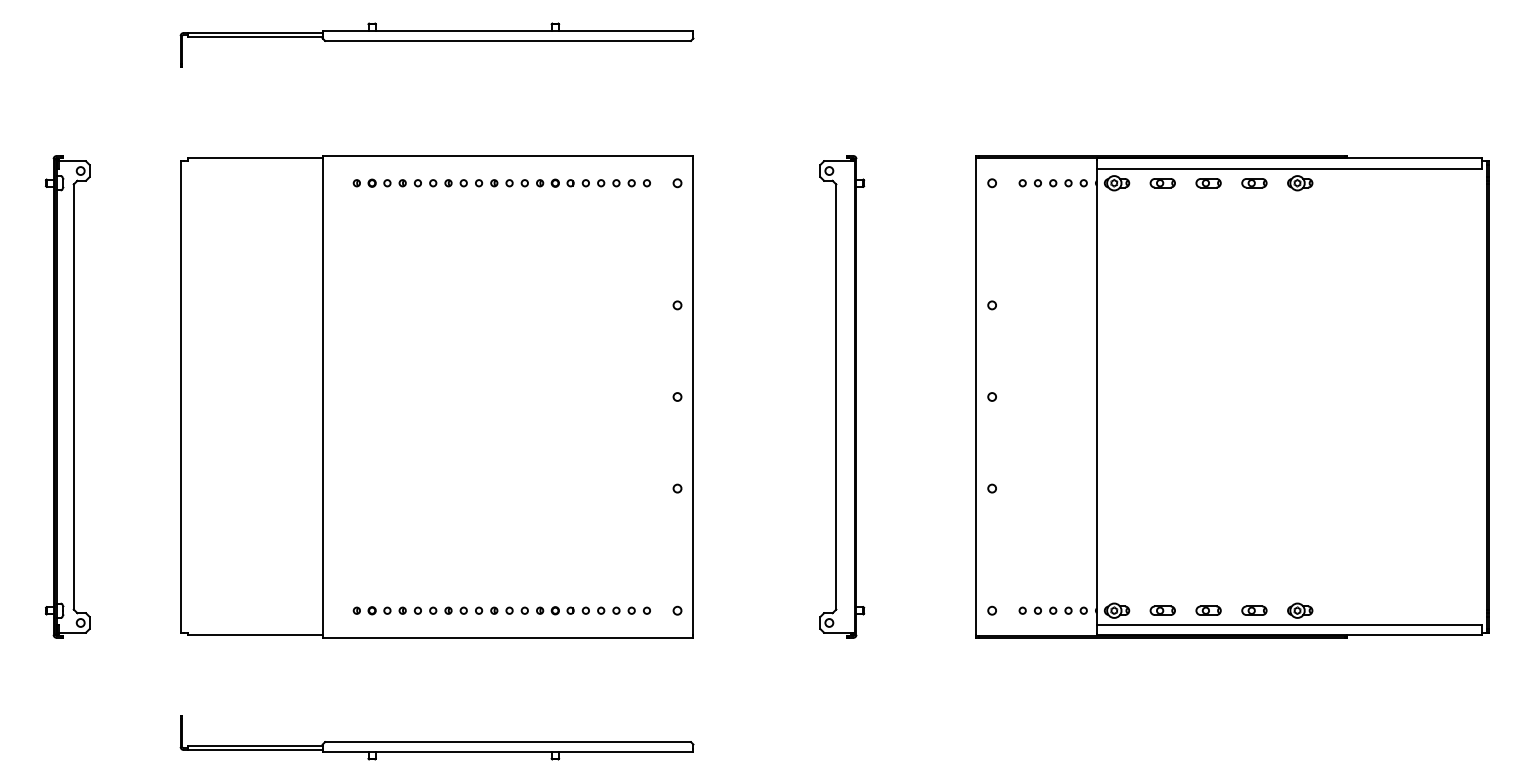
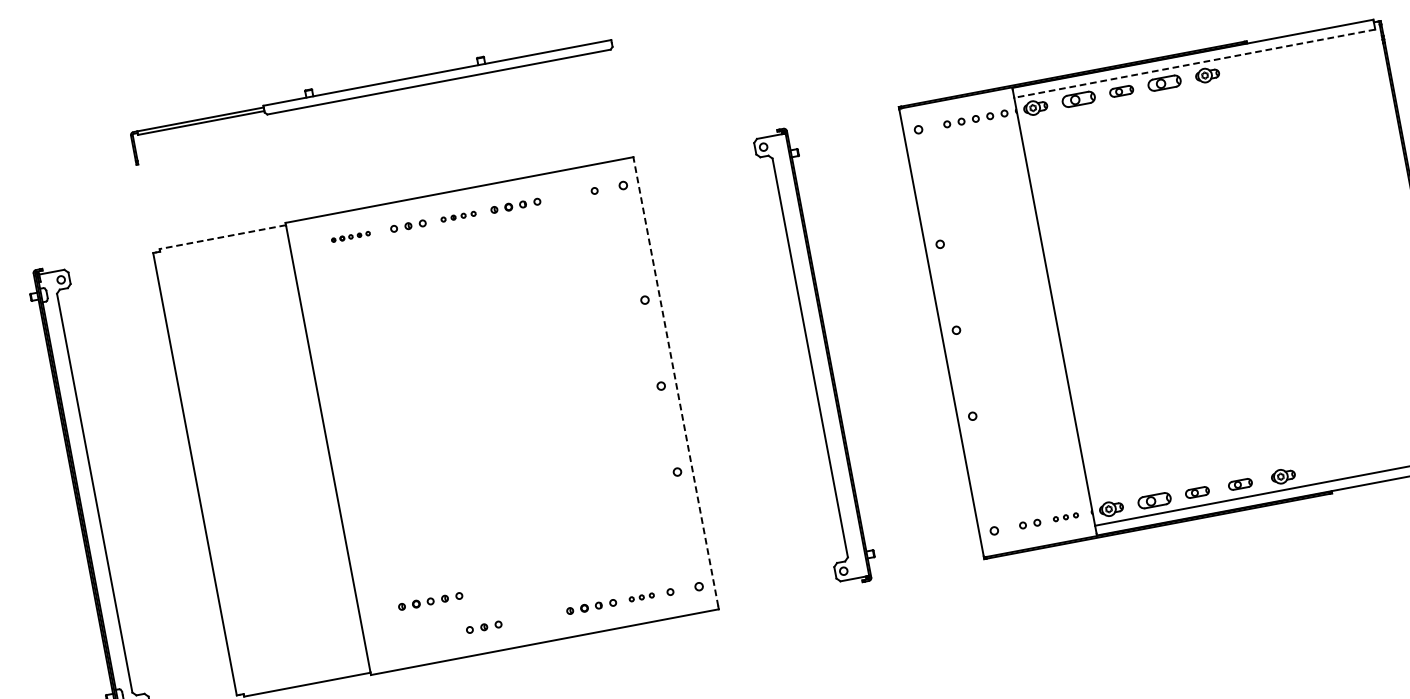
line: (254, 158) -> (222, 237), solid -> dashed
line: (1288, 168) -> (1193, 63), solid -> dashed
part: (386, 182) -> (350, 236), size x0.6
part: (501, 183) -> (458, 216), size x0.7
part: (616, 183) -> (566, 196), removed
part: (1162, 183) -> (1078, 99), size x1.4
part: (1254, 183) -> (1164, 83), size x1.4
line: (693, 396) -> (676, 382), solid -> dashed
part: (386, 610) -> (429, 601), moved
part: (501, 610) -> (533, 617), removed
part: (616, 610) -> (641, 597), size x0.7
part: (1068, 610) -> (1065, 517), size x0.7
part: (1162, 610) -> (1154, 500), size x1.4

